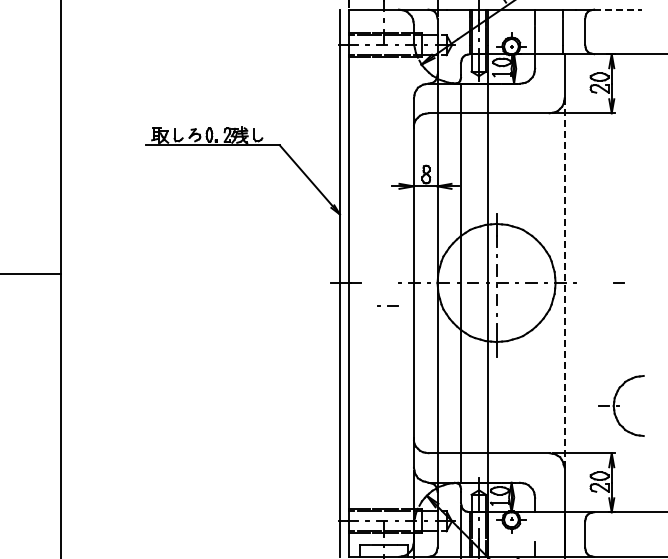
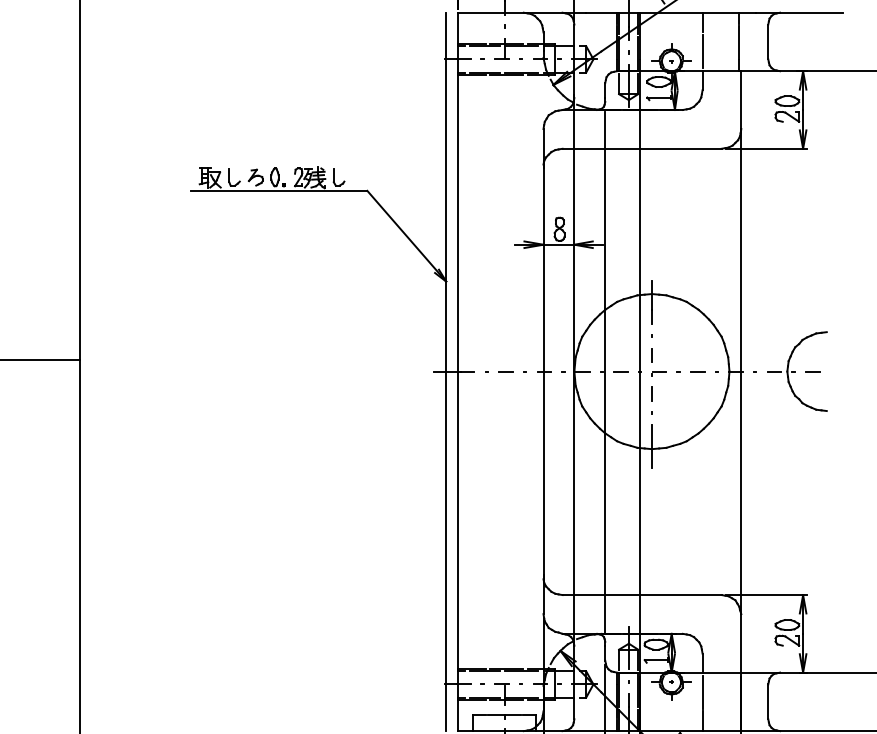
line: (618, 9) -> (811, 12), dashed -> solid
line: (564, 283) -> (741, 372), dashed -> solid
line: (387, 305) -> (498, 370), moved
part: (621, 405) -> (797, 370), moved
line: (535, 526) -> (703, 691), added

